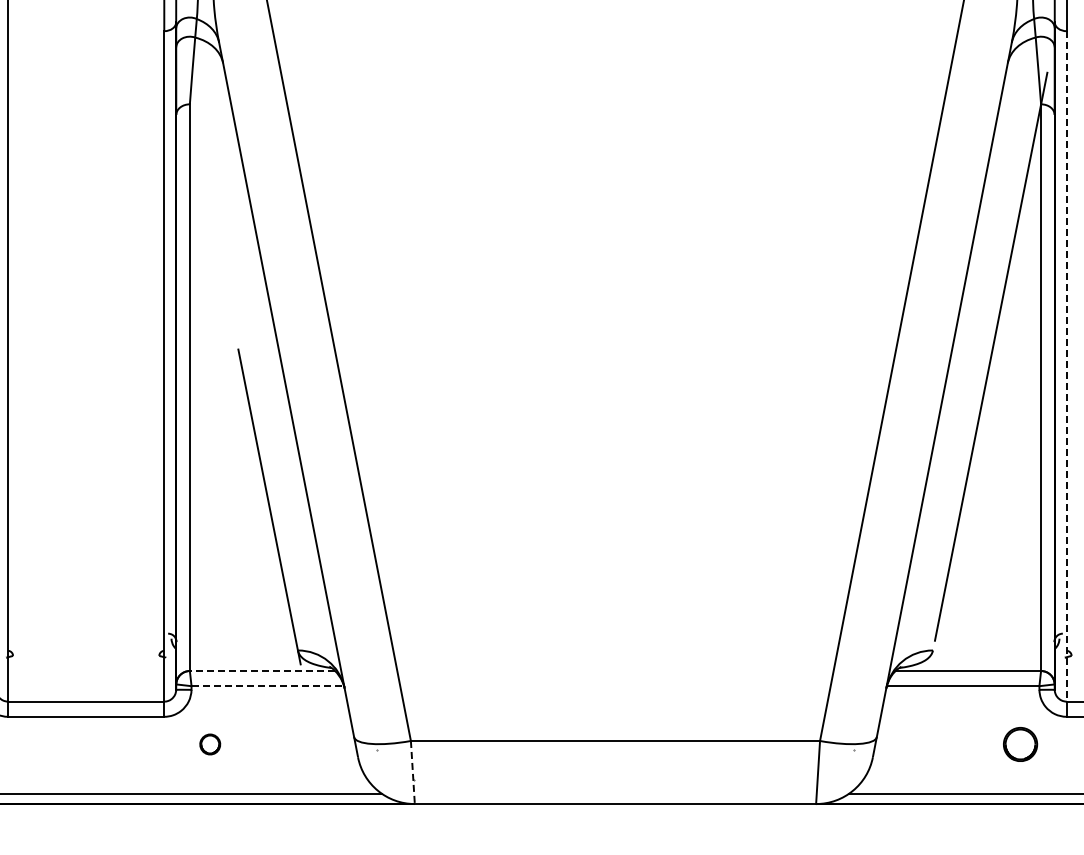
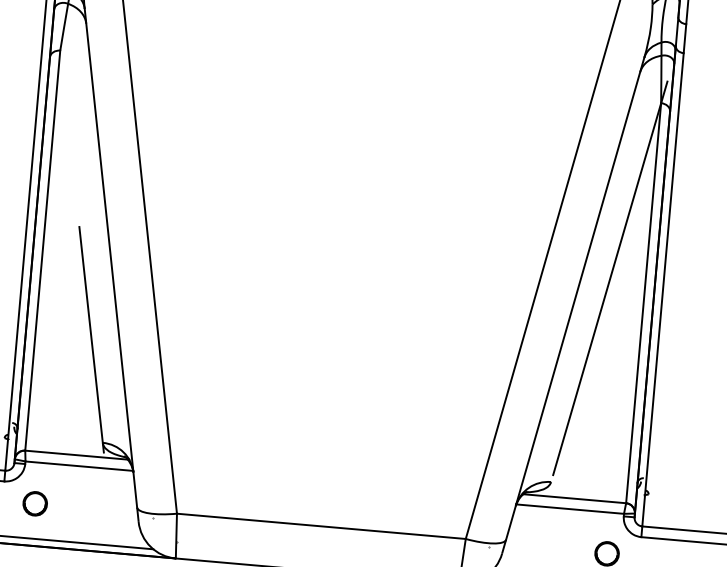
line: (1066, 366) -> (662, 289), dashed -> solid
line: (262, 671) -> (76, 455), dashed -> solid
line: (268, 686) -> (79, 466), dashed -> solid
part: (209, 744) -> (34, 503), size x1.67
line: (412, 772) -> (176, 536), dashed -> solid

